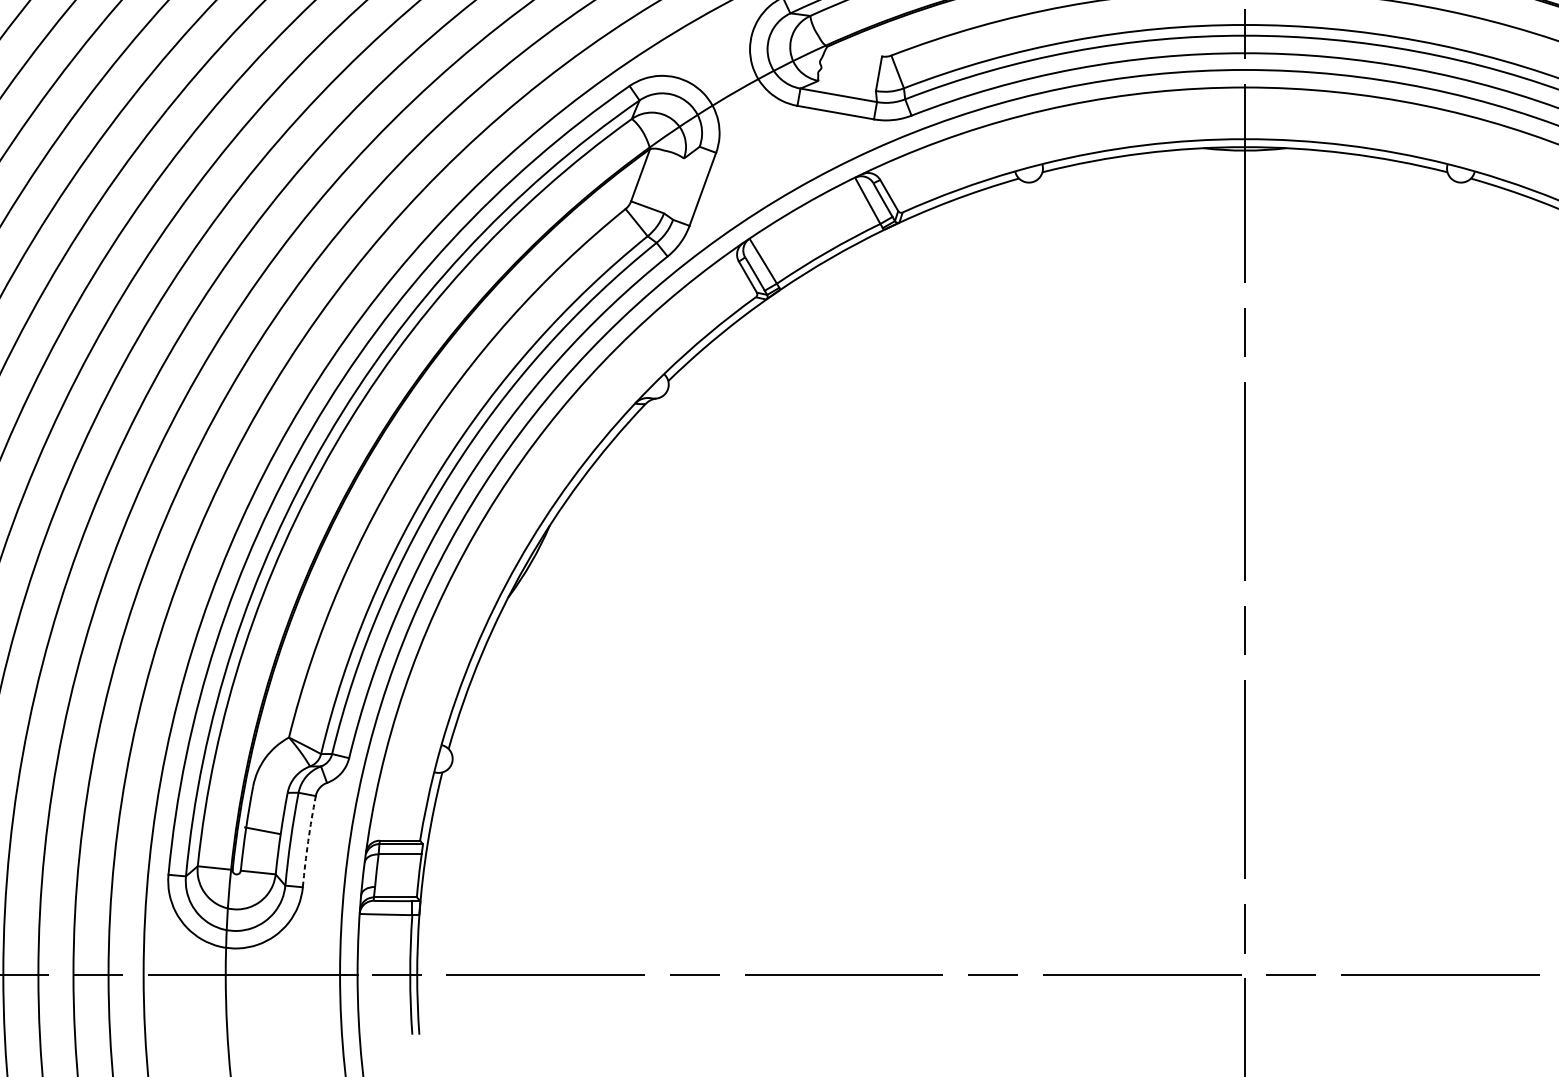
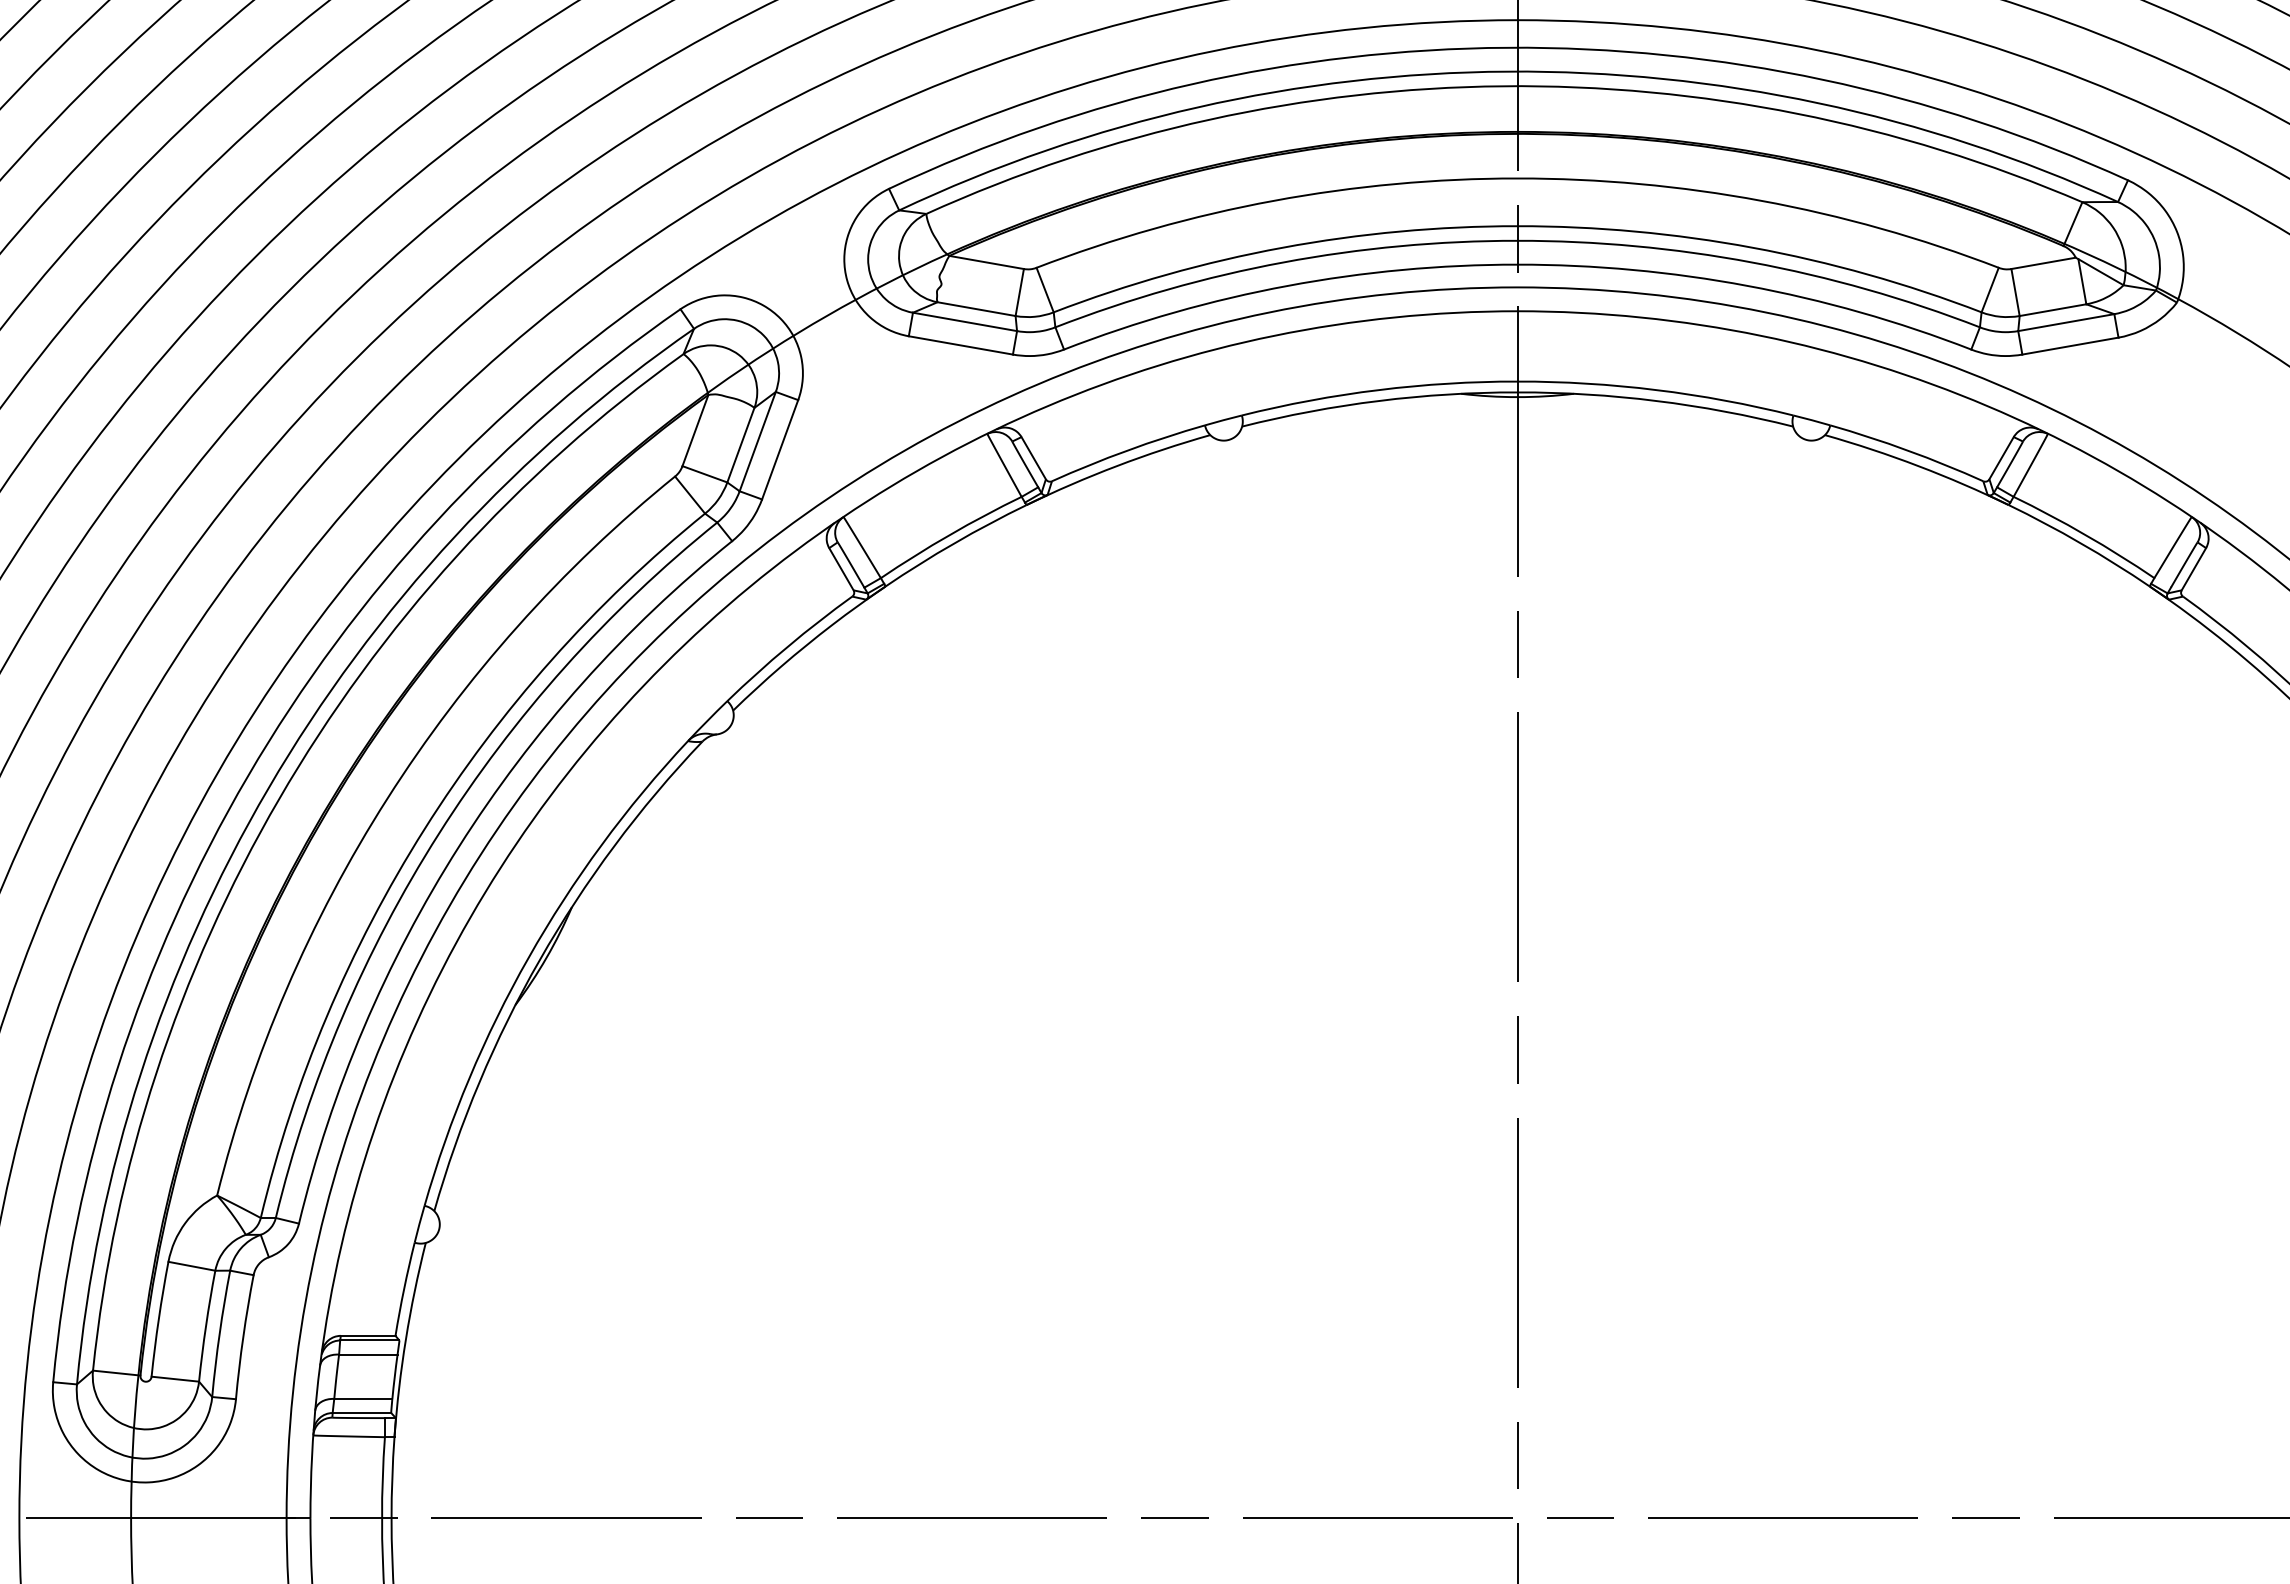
line: (854, 51) -> (986, 262), added
line: (847, 86) -> (976, 309), added
line: (686, 183) -> (757, 441), added
line: (673, 185) -> (740, 444), added
line: (262, 830) -> (191, 1265), moved
arc: (308, 841) -> (243, 1336), dashed -> solid
line: (396, 886) -> (363, 1398), added

